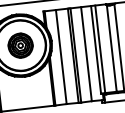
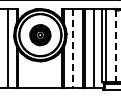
line: (111, 48) -> (115, 46), solid -> dashed
line: (60, 57) -> (72, 48), solid -> dashed

